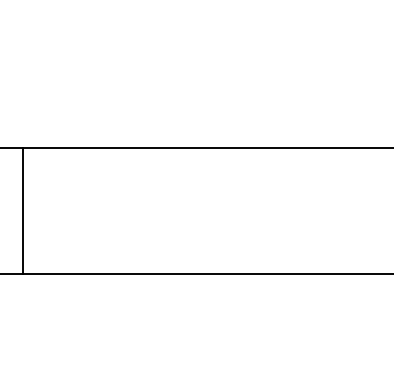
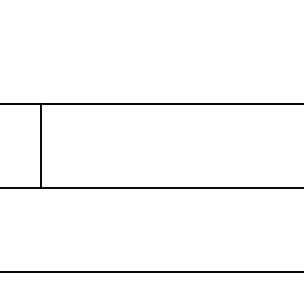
line: (23, 211) -> (41, 146), moved

